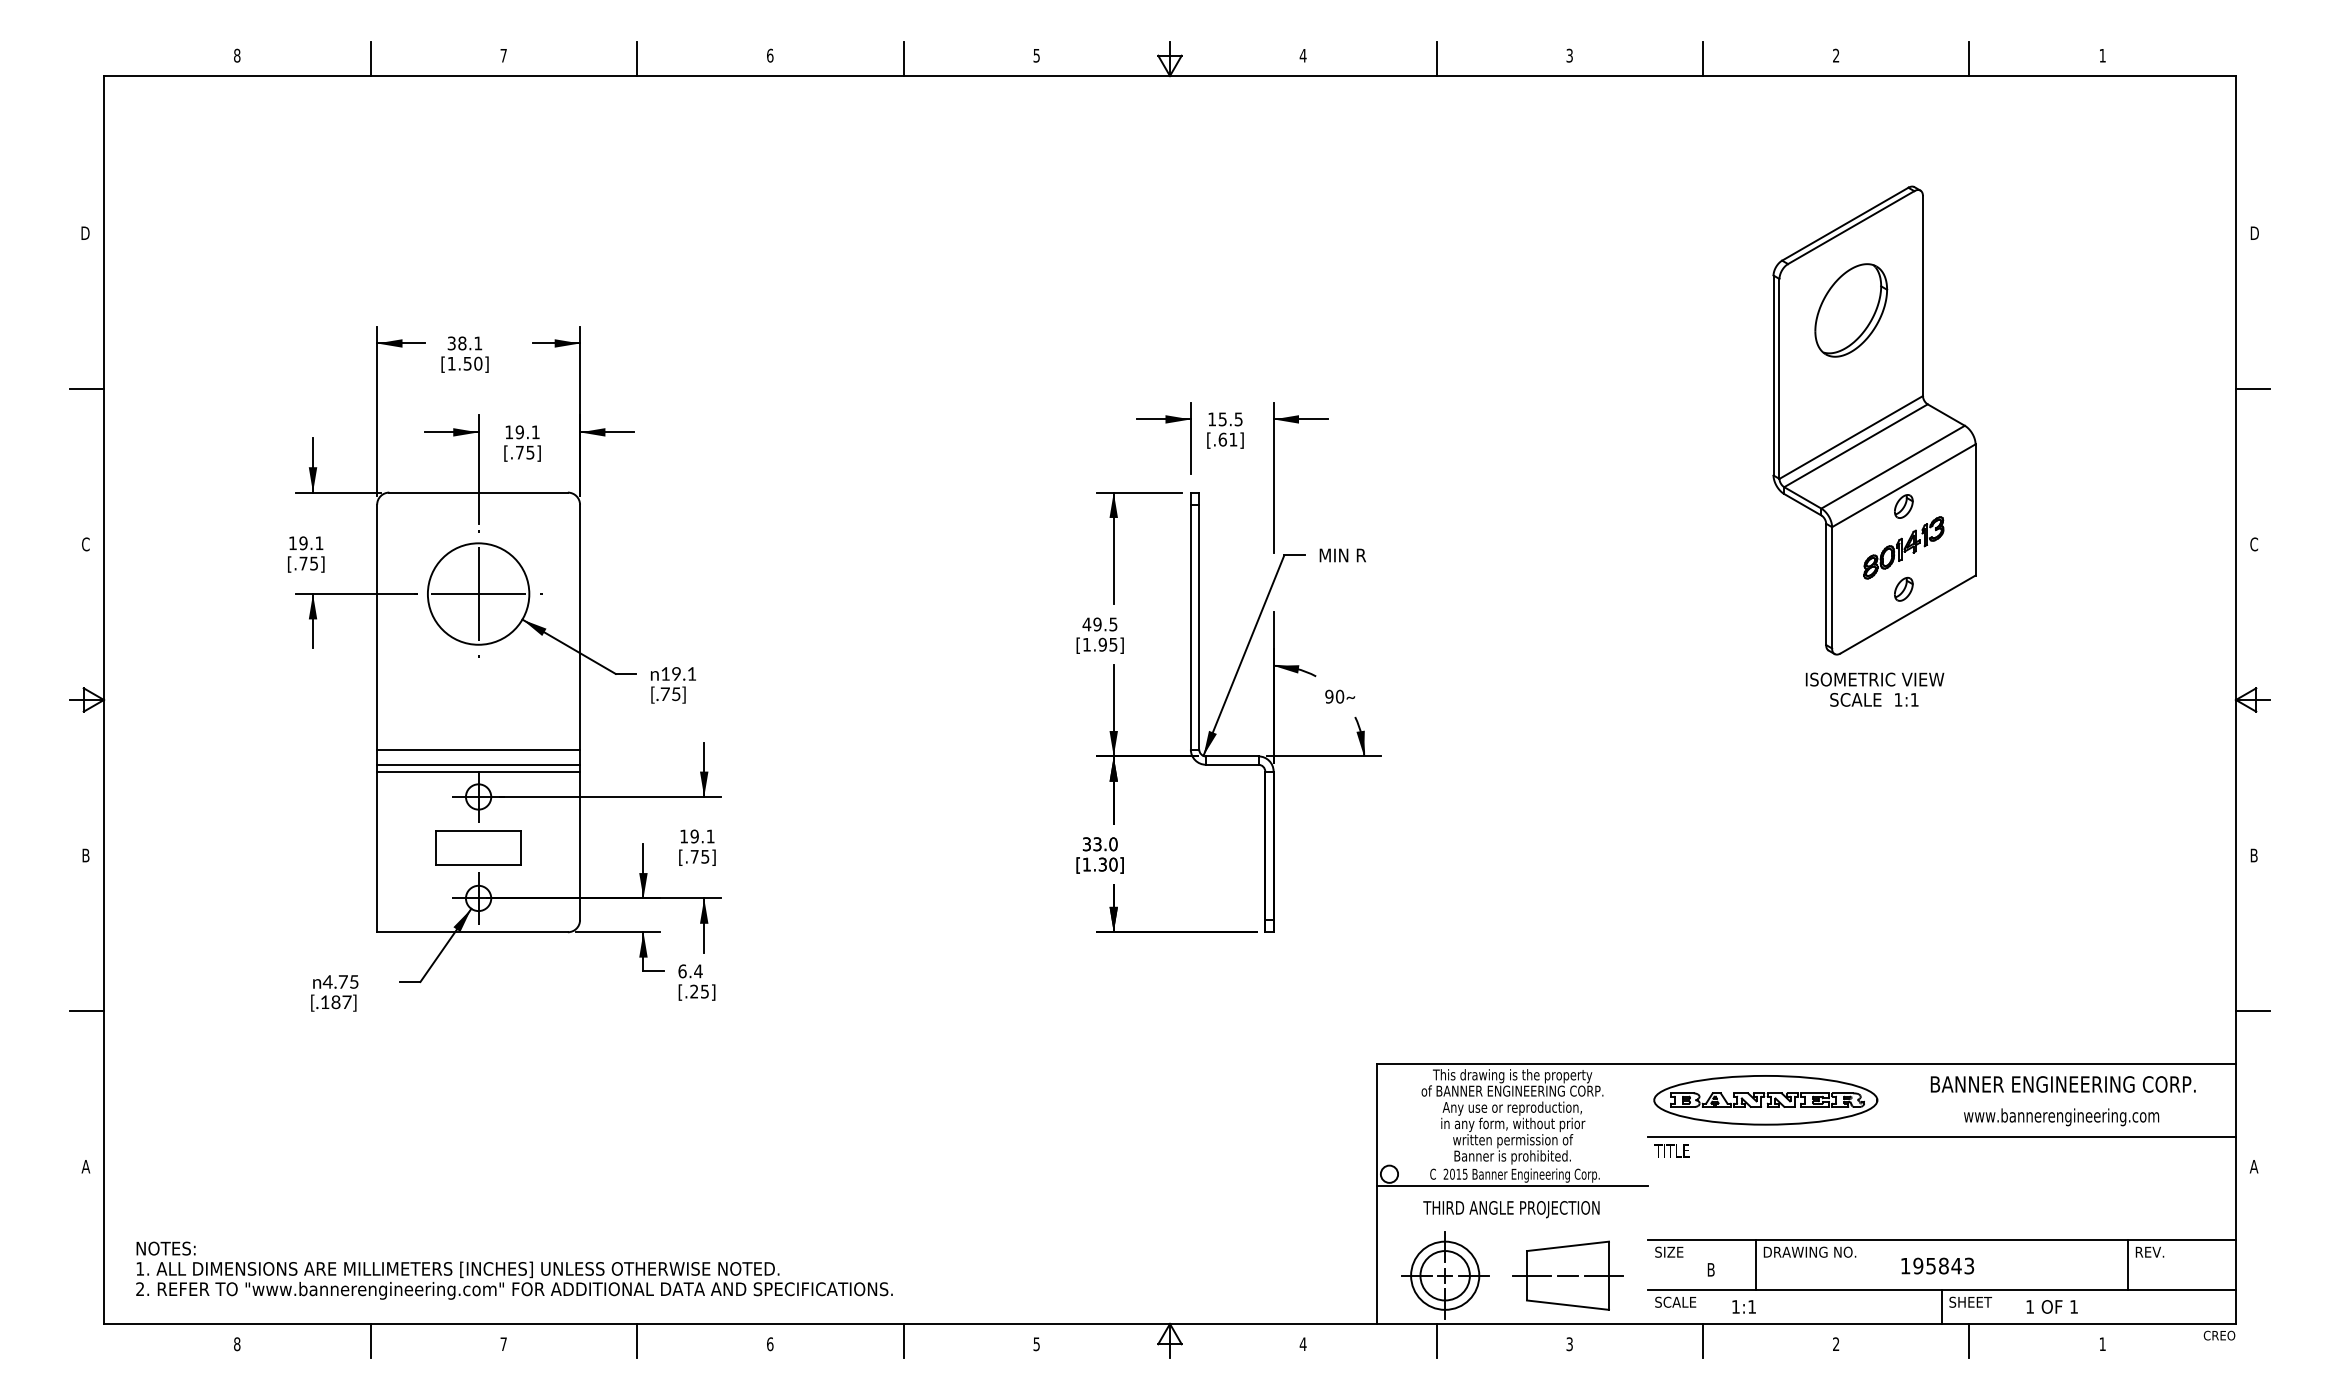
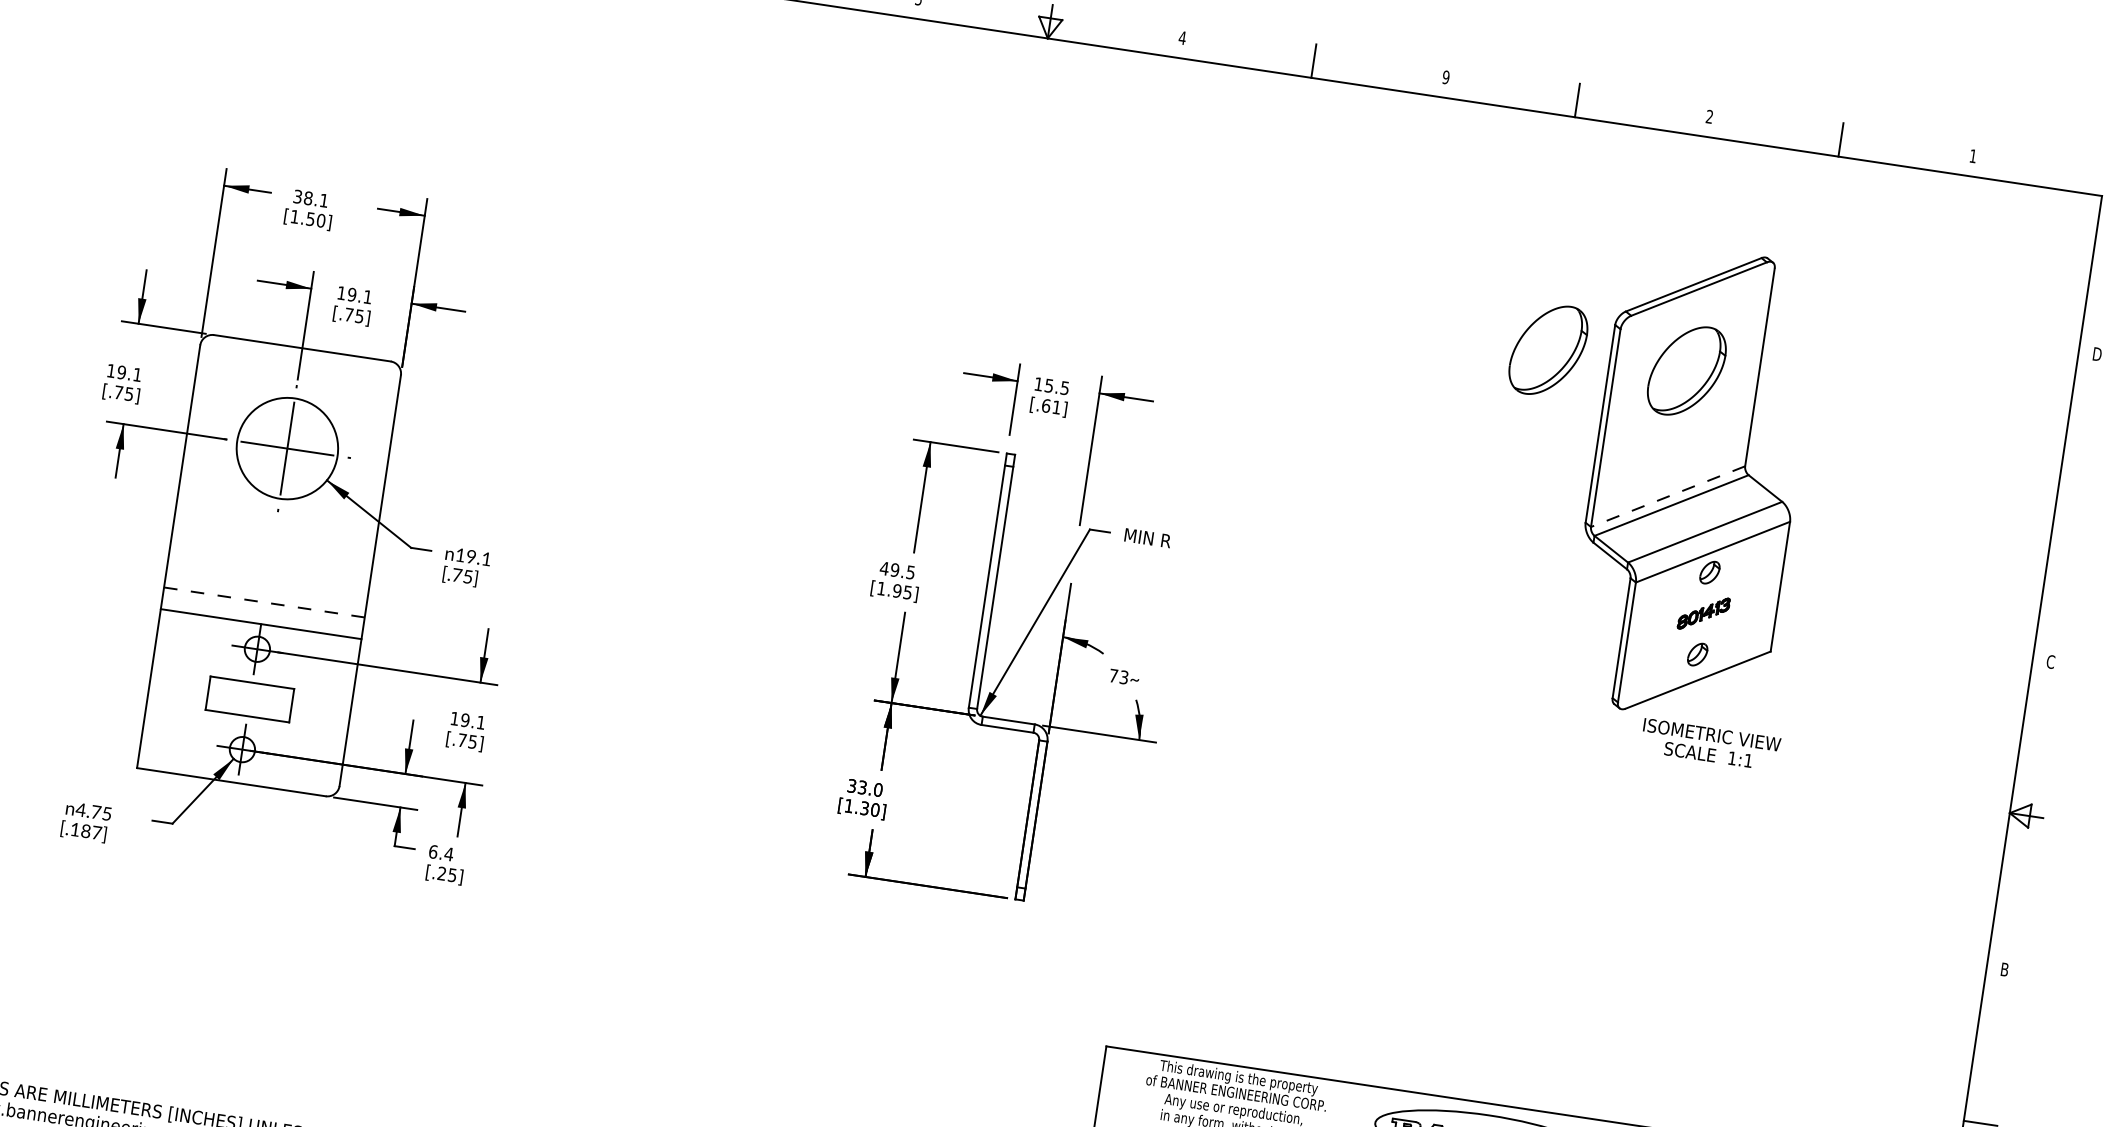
text: (1569, 55) -> (1445, 77), 3 -> 9
part: (1711, 310) -> (1548, 350), added
line: (2252, 388) -> (2072, 507), removed
line: (1851, 437) -> (1668, 496), solid -> dashed
part: (1903, 547) -> (1703, 613), size x0.6
text: (1875, 689) -> (1711, 744), moved
text: (1334, 696) -> (1118, 676), 90 -> 73
line: (479, 749) -> (265, 602), solid -> dashed
line: (478, 764) -> (262, 617), removed

